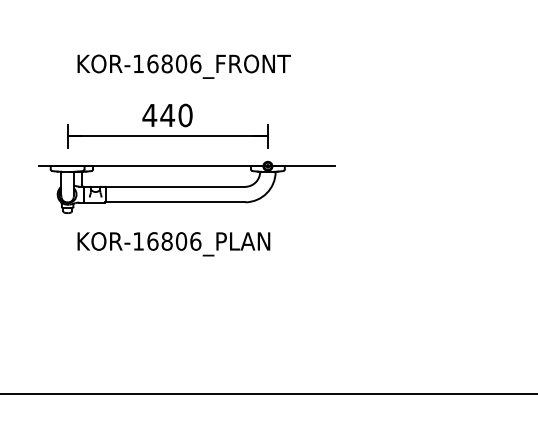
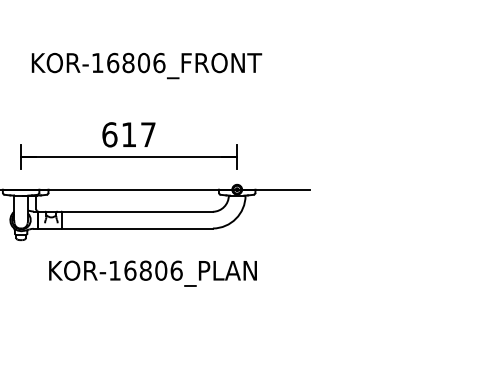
text: (183, 66) -> (146, 65), moved
text: (167, 115) -> (128, 134), 440 -> 617
text: (173, 244) -> (152, 274), moved

